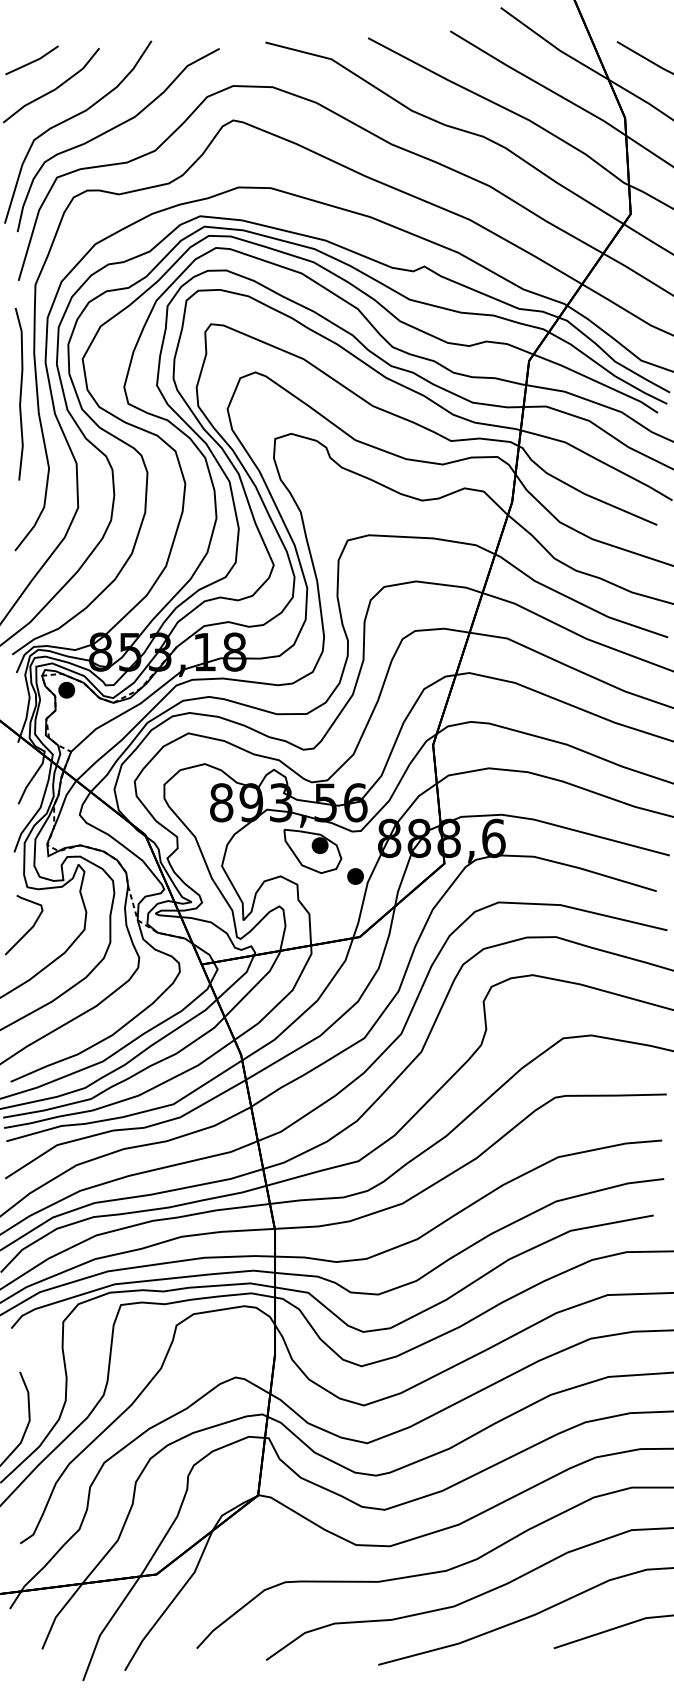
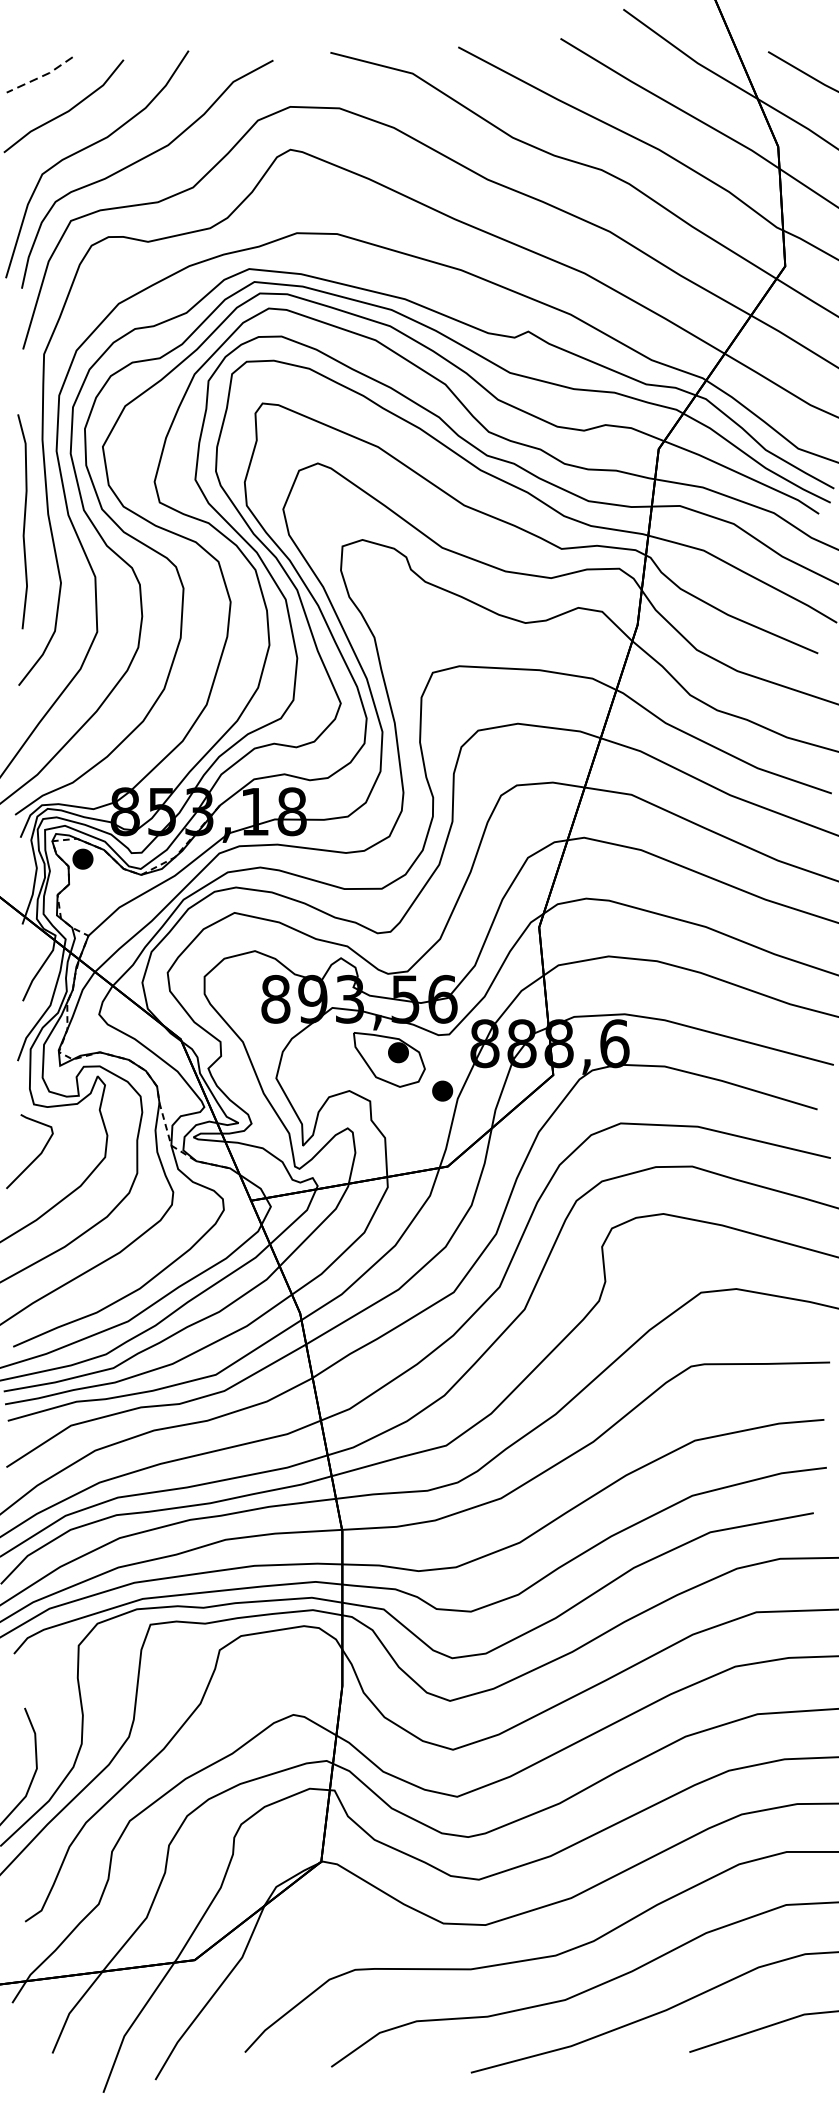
line: (33, 61) -> (41, 76), solid -> dashed
curve: (19, 394) -> (22, 522), moved

